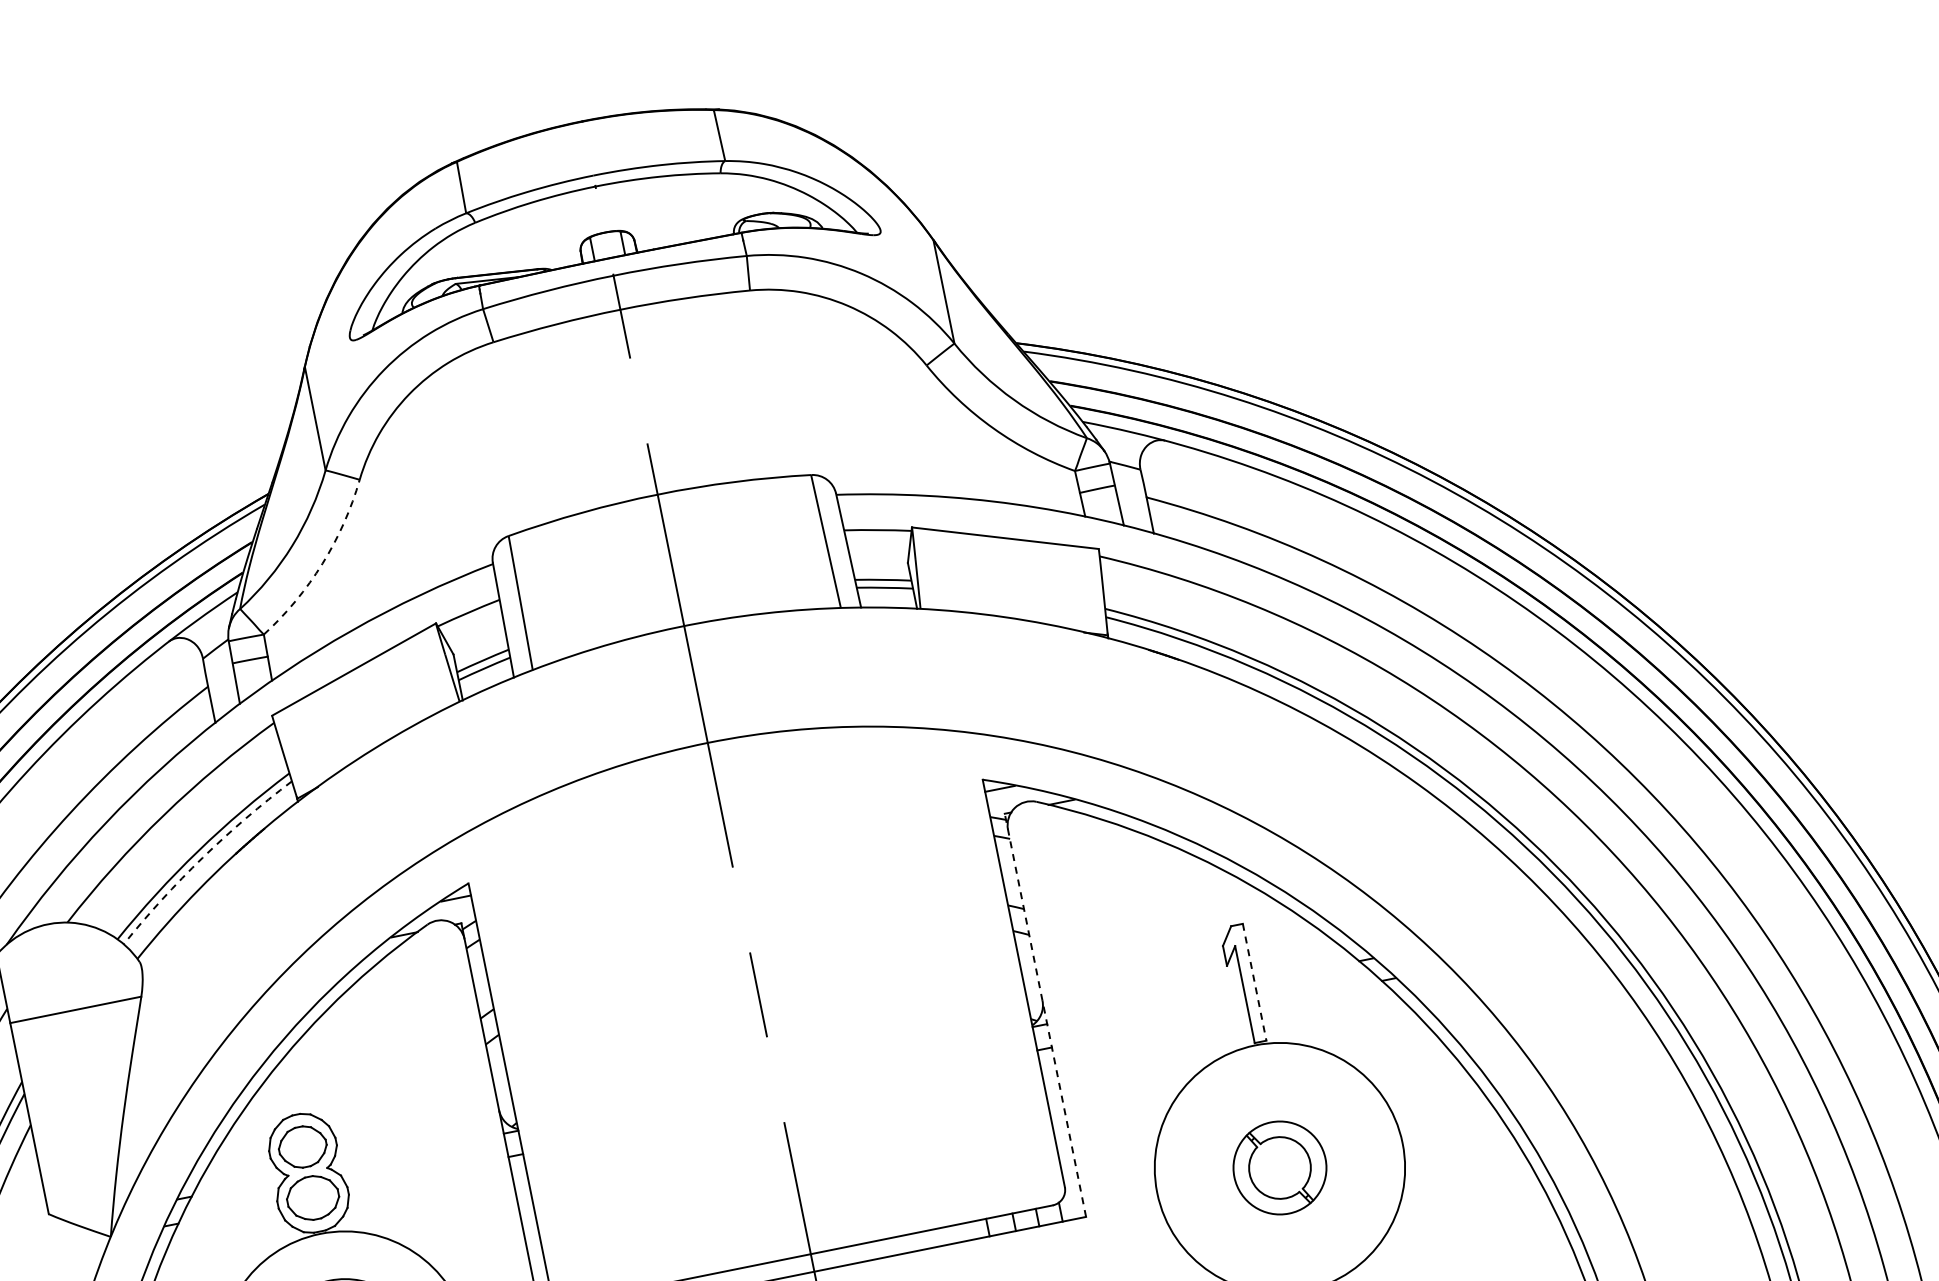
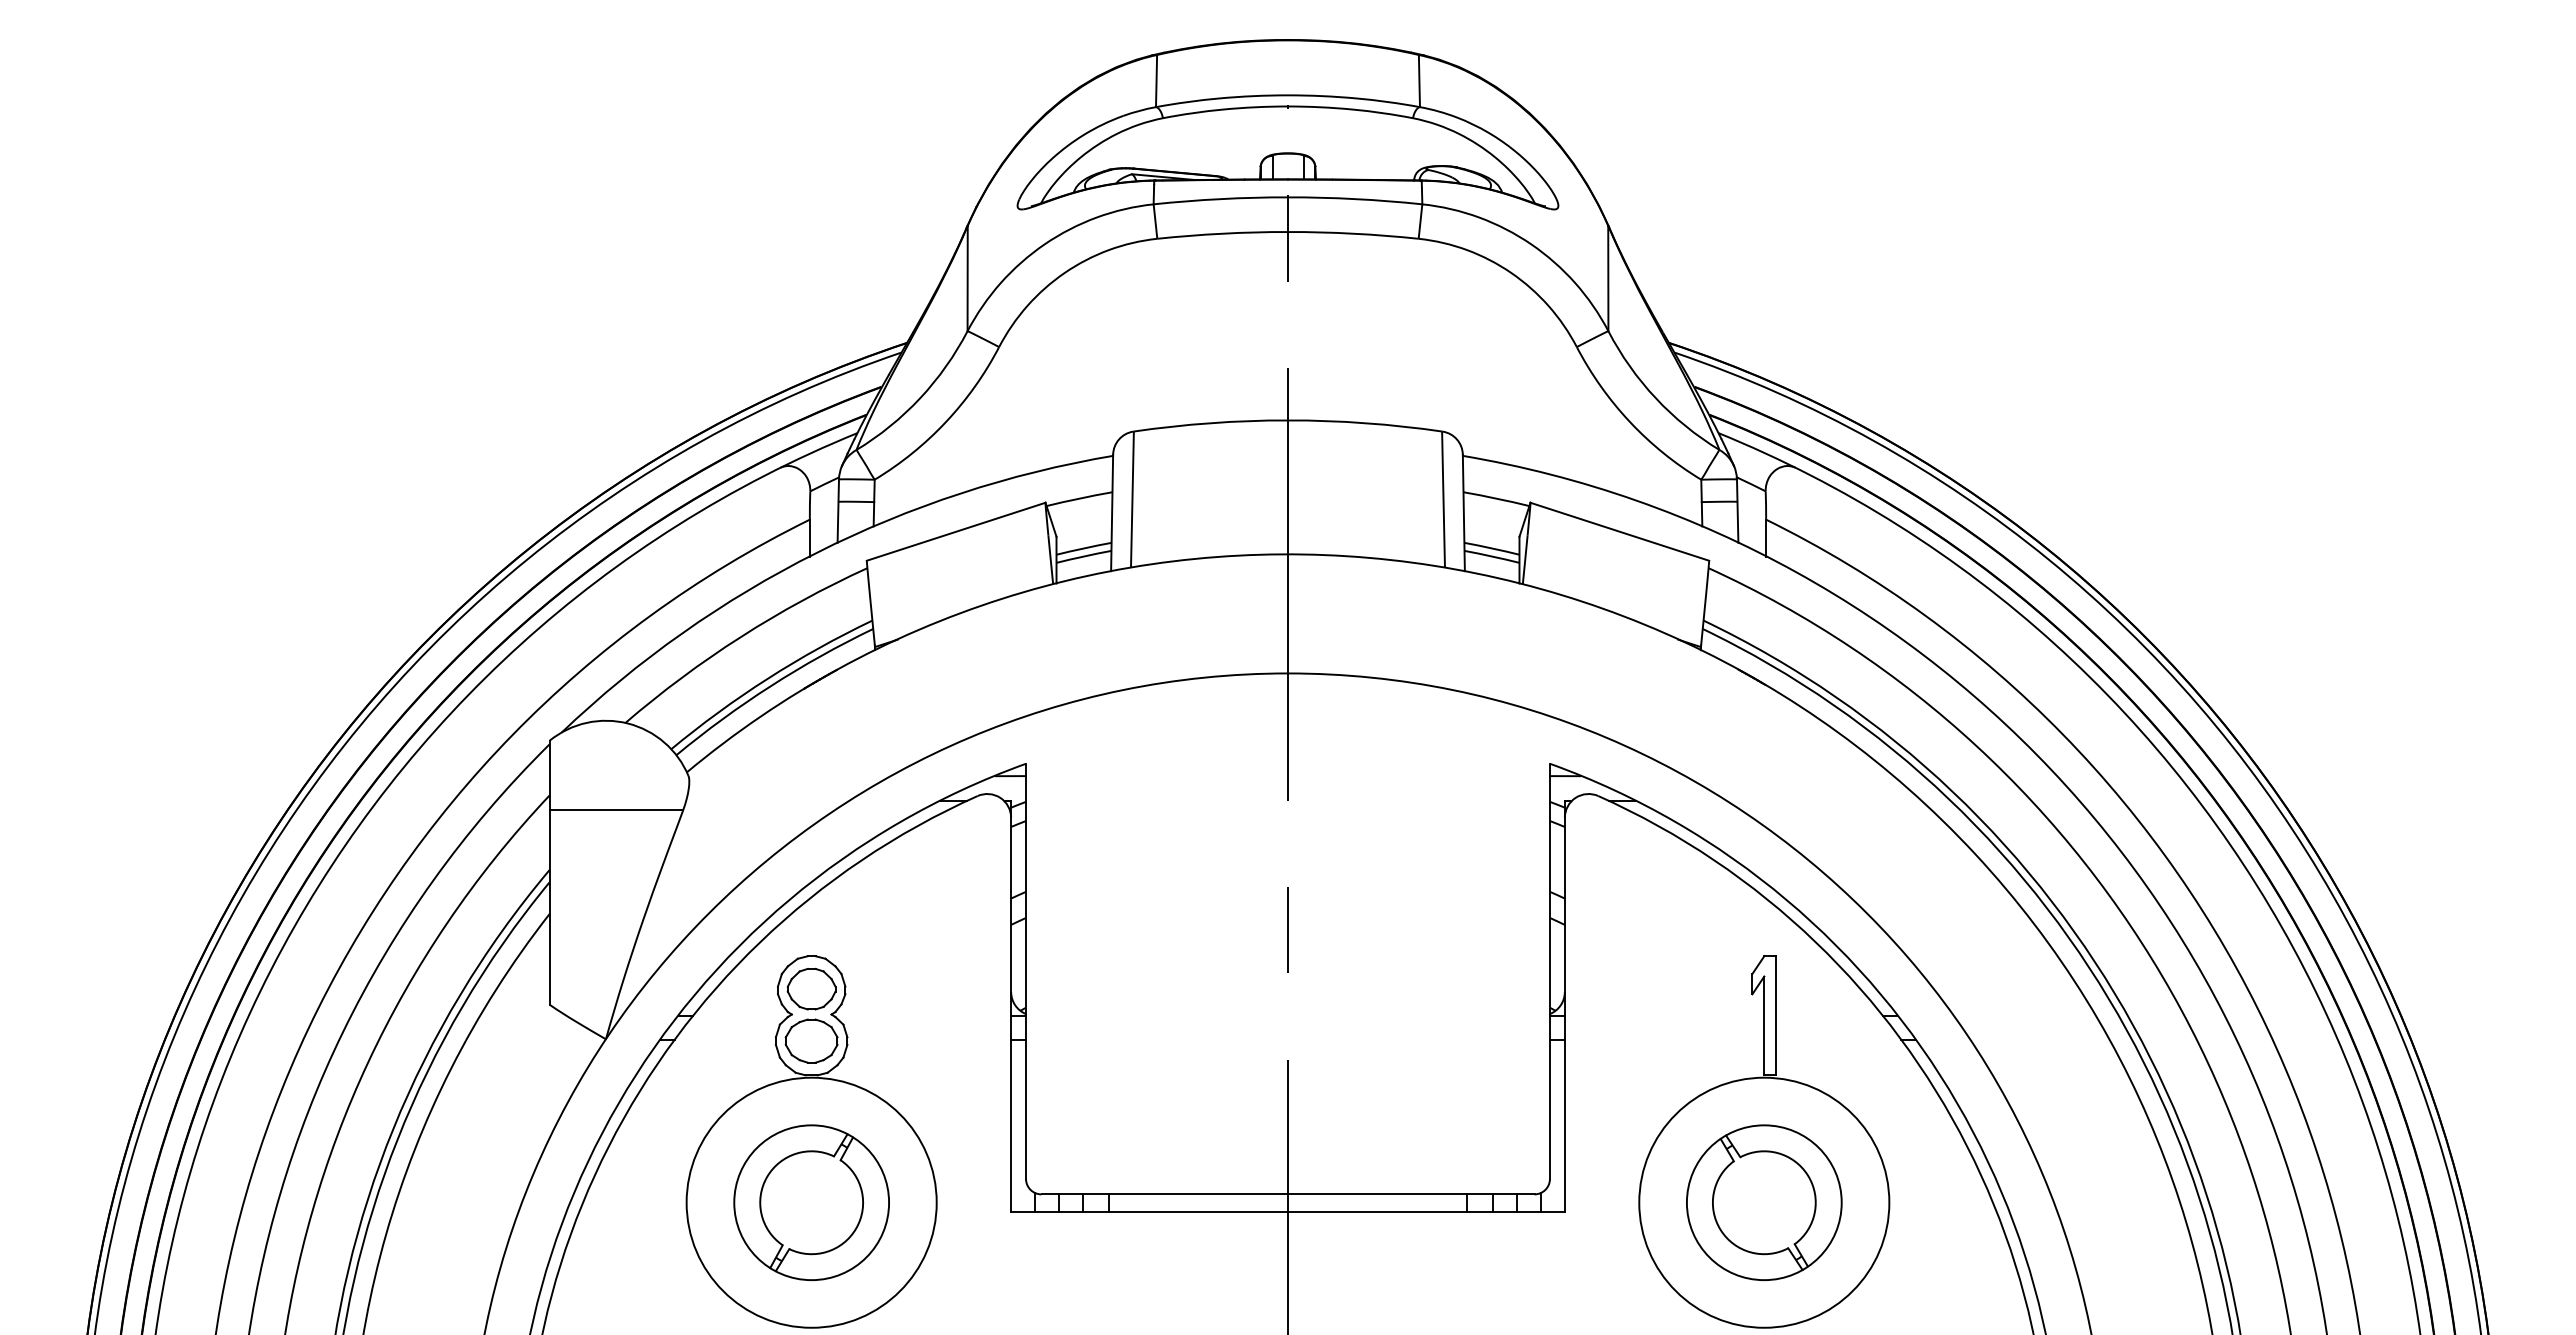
arc: (322, 563) -> (946, 421), dashed -> solid
arc: (202, 858) -> (770, 686), dashed -> solid
line: (1254, 981) -> (1776, 1015), dashed -> solid
line: (1045, 1015) -> (1564, 1006), dashed -> solid
part: (1280, 1167) -> (1764, 1202), size x1.67

